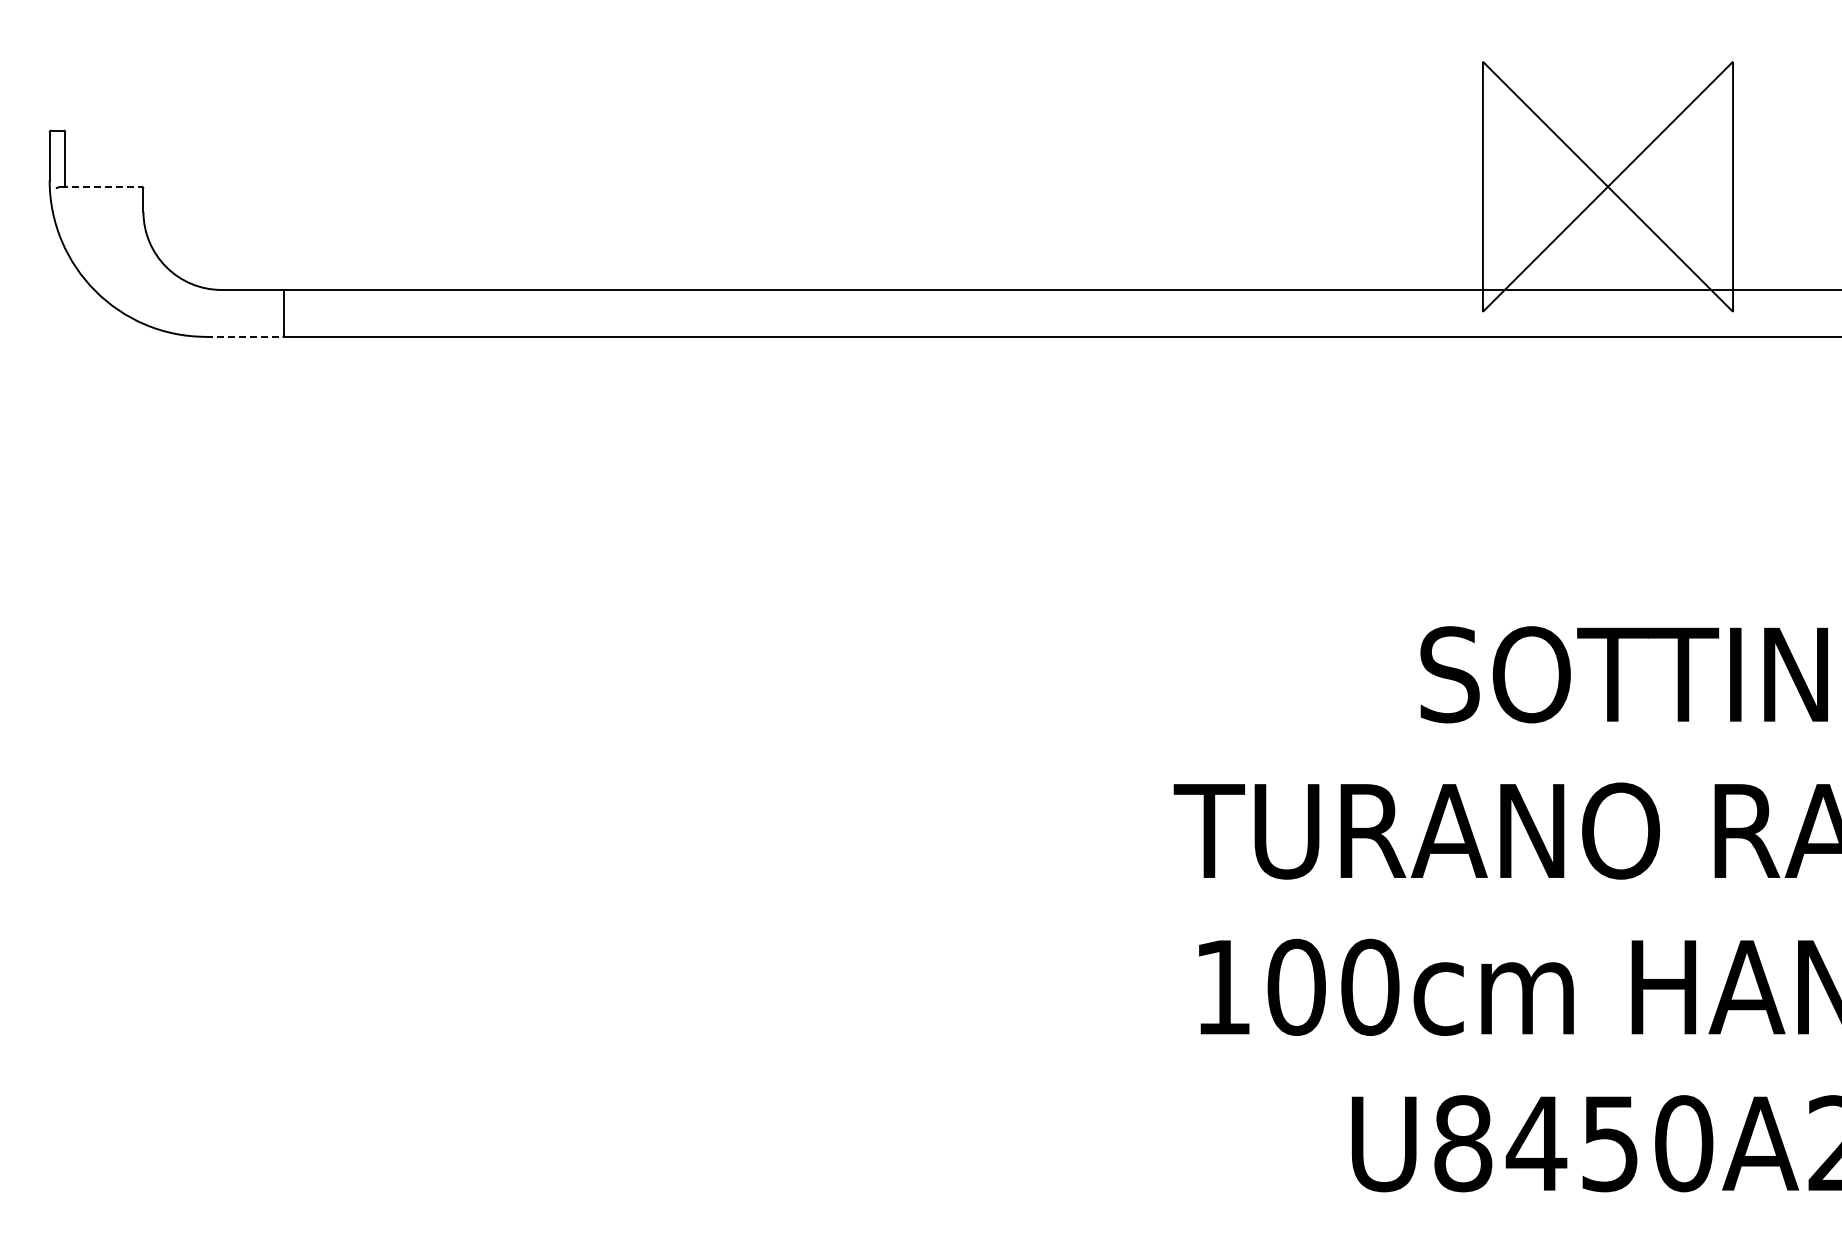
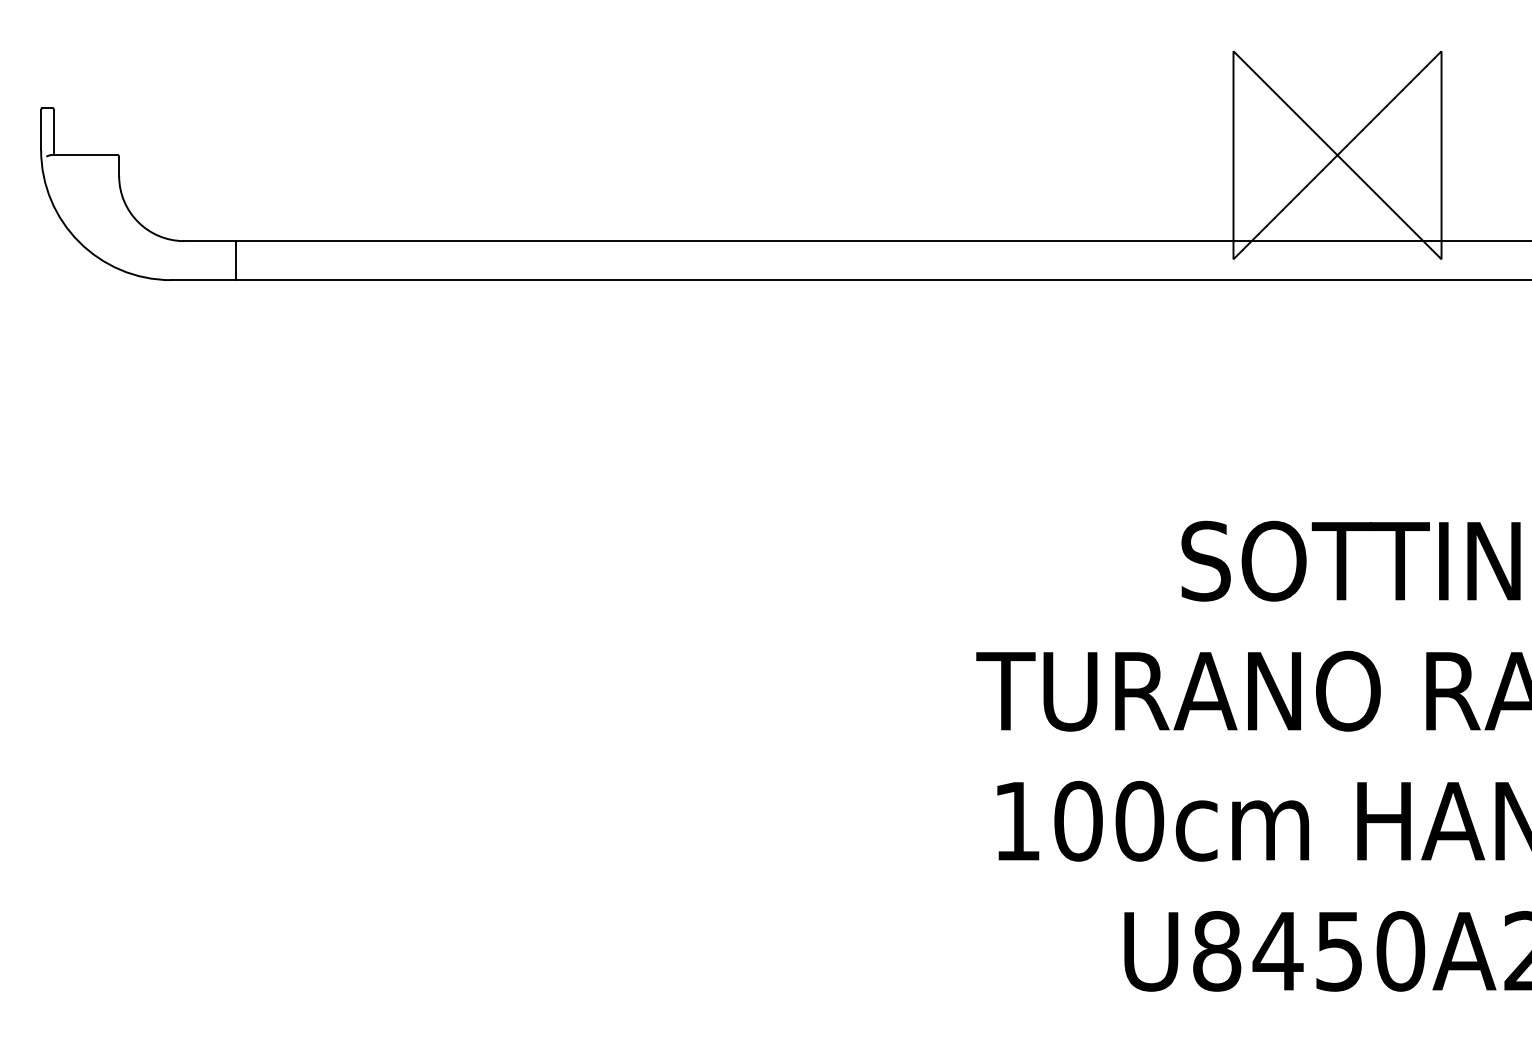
line: (101, 186) -> (84, 155), dashed -> solid
line: (244, 336) -> (203, 279), dashed -> solid

